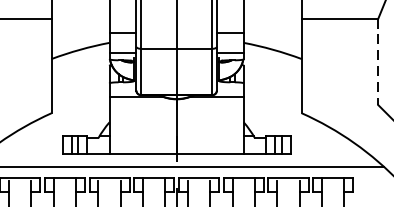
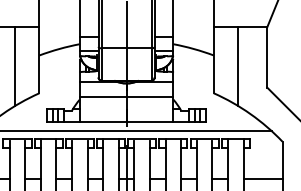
line: (378, 61) -> (267, 57), dashed -> solid
line: (15, 74) -> (14, 66), added
line: (337, 74) -> (238, 66), added
line: (176, 117) -> (126, 96), added

